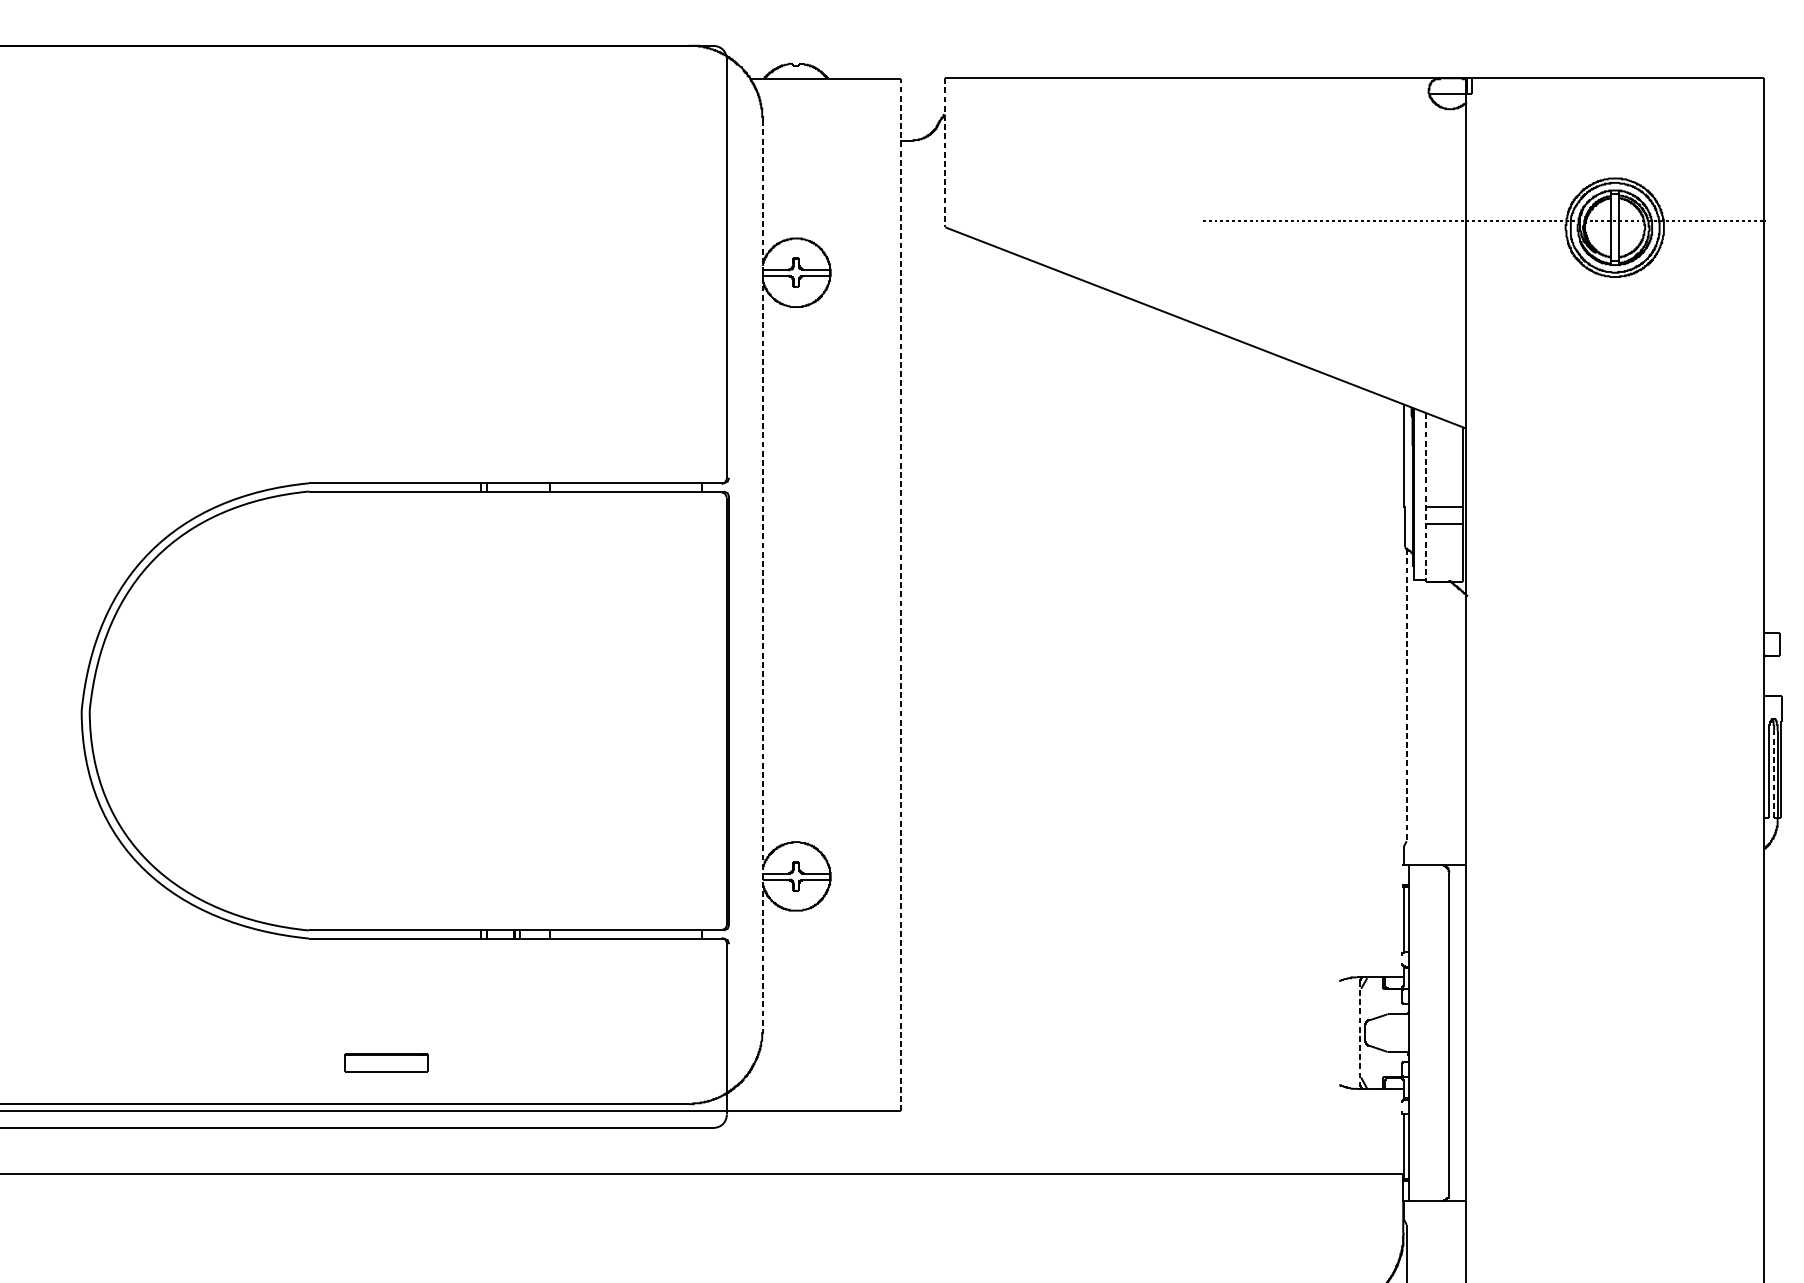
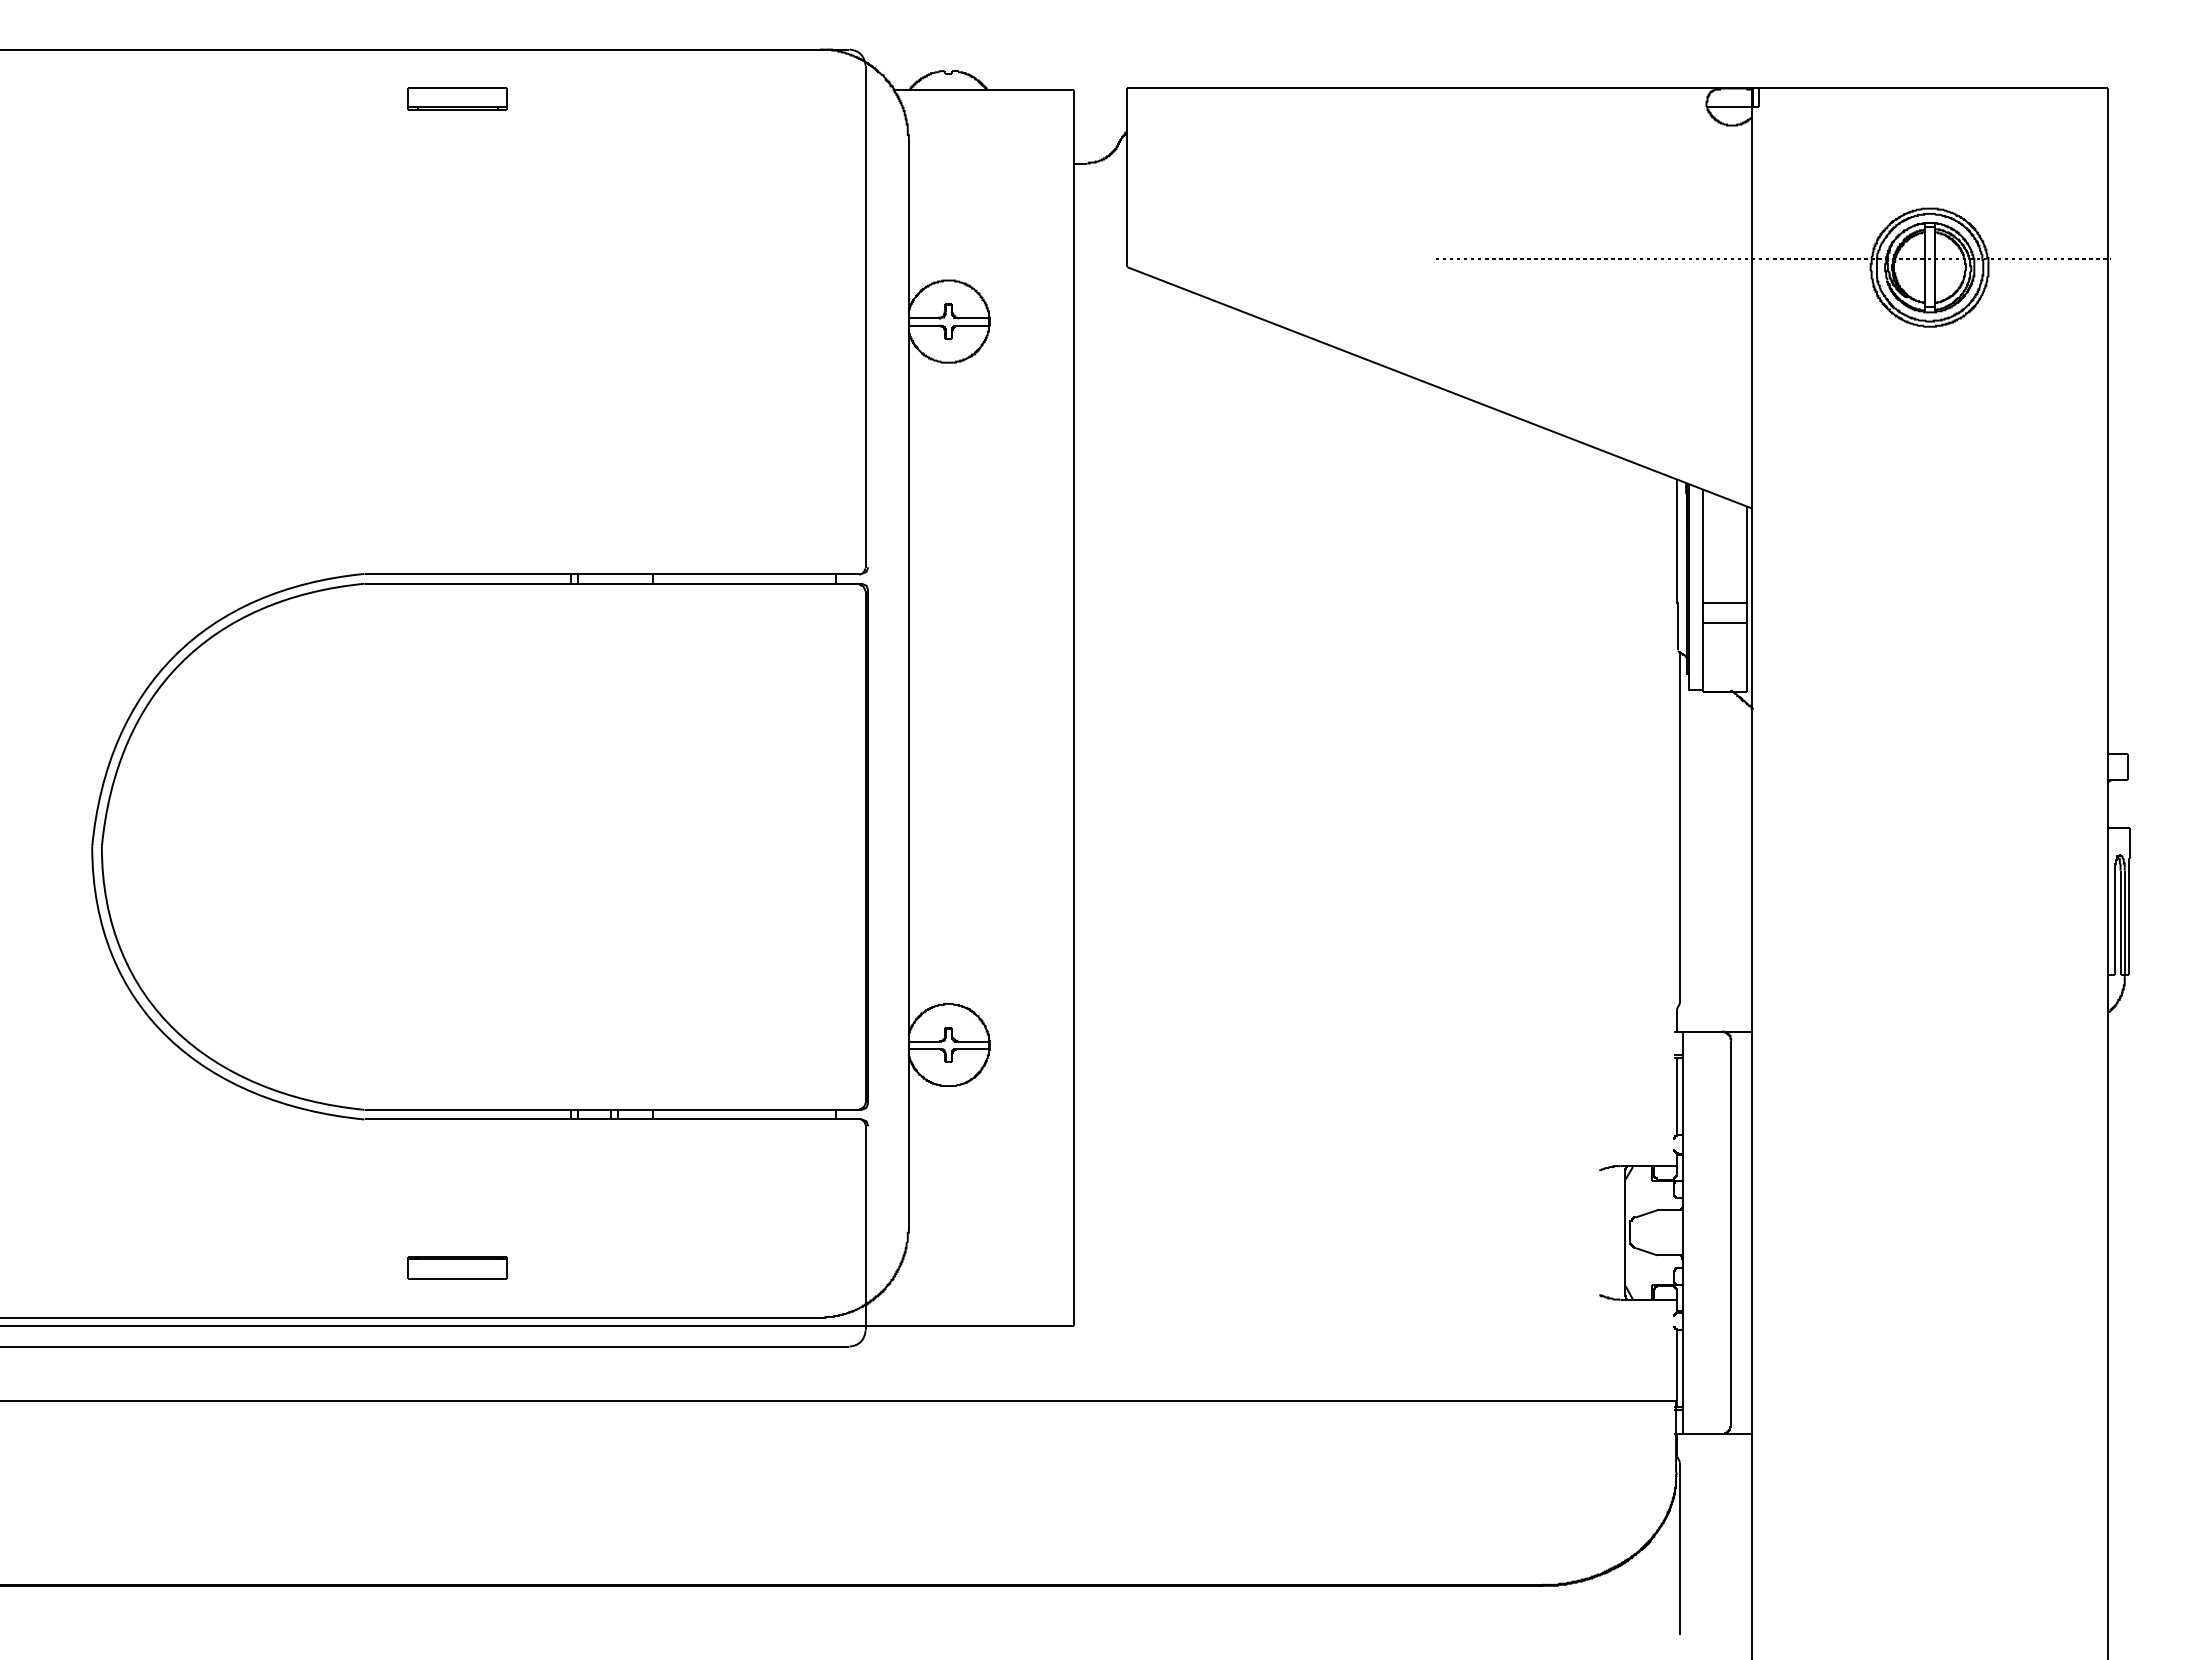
part: (386, 86) -> (457, 98), added
line: (945, 153) -> (1127, 178), dashed -> solid
line: (1426, 497) -> (1703, 591), dashed -> solid
line: (762, 574) -> (908, 683), dashed -> solid
line: (900, 594) -> (1073, 707), dashed -> solid
line: (1406, 694) -> (1680, 827), dashed -> solid
line: (1774, 774) -> (2120, 922), dashed -> solid
line: (1360, 1032) -> (1624, 1232), dashed -> solid

